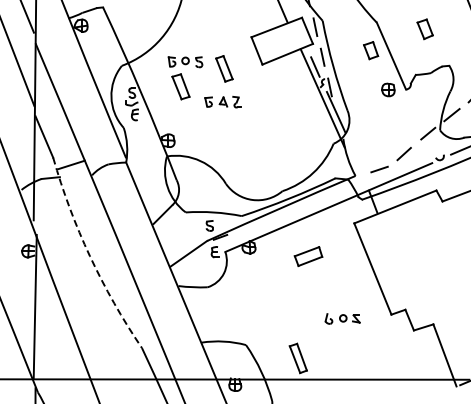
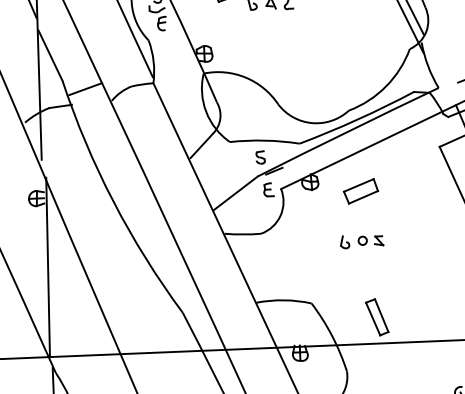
arc: (90, 256) -> (114, 201), dashed -> solid
part: (308, 256) -> (360, 191), moved
part: (342, 318) -> (361, 241), moved

